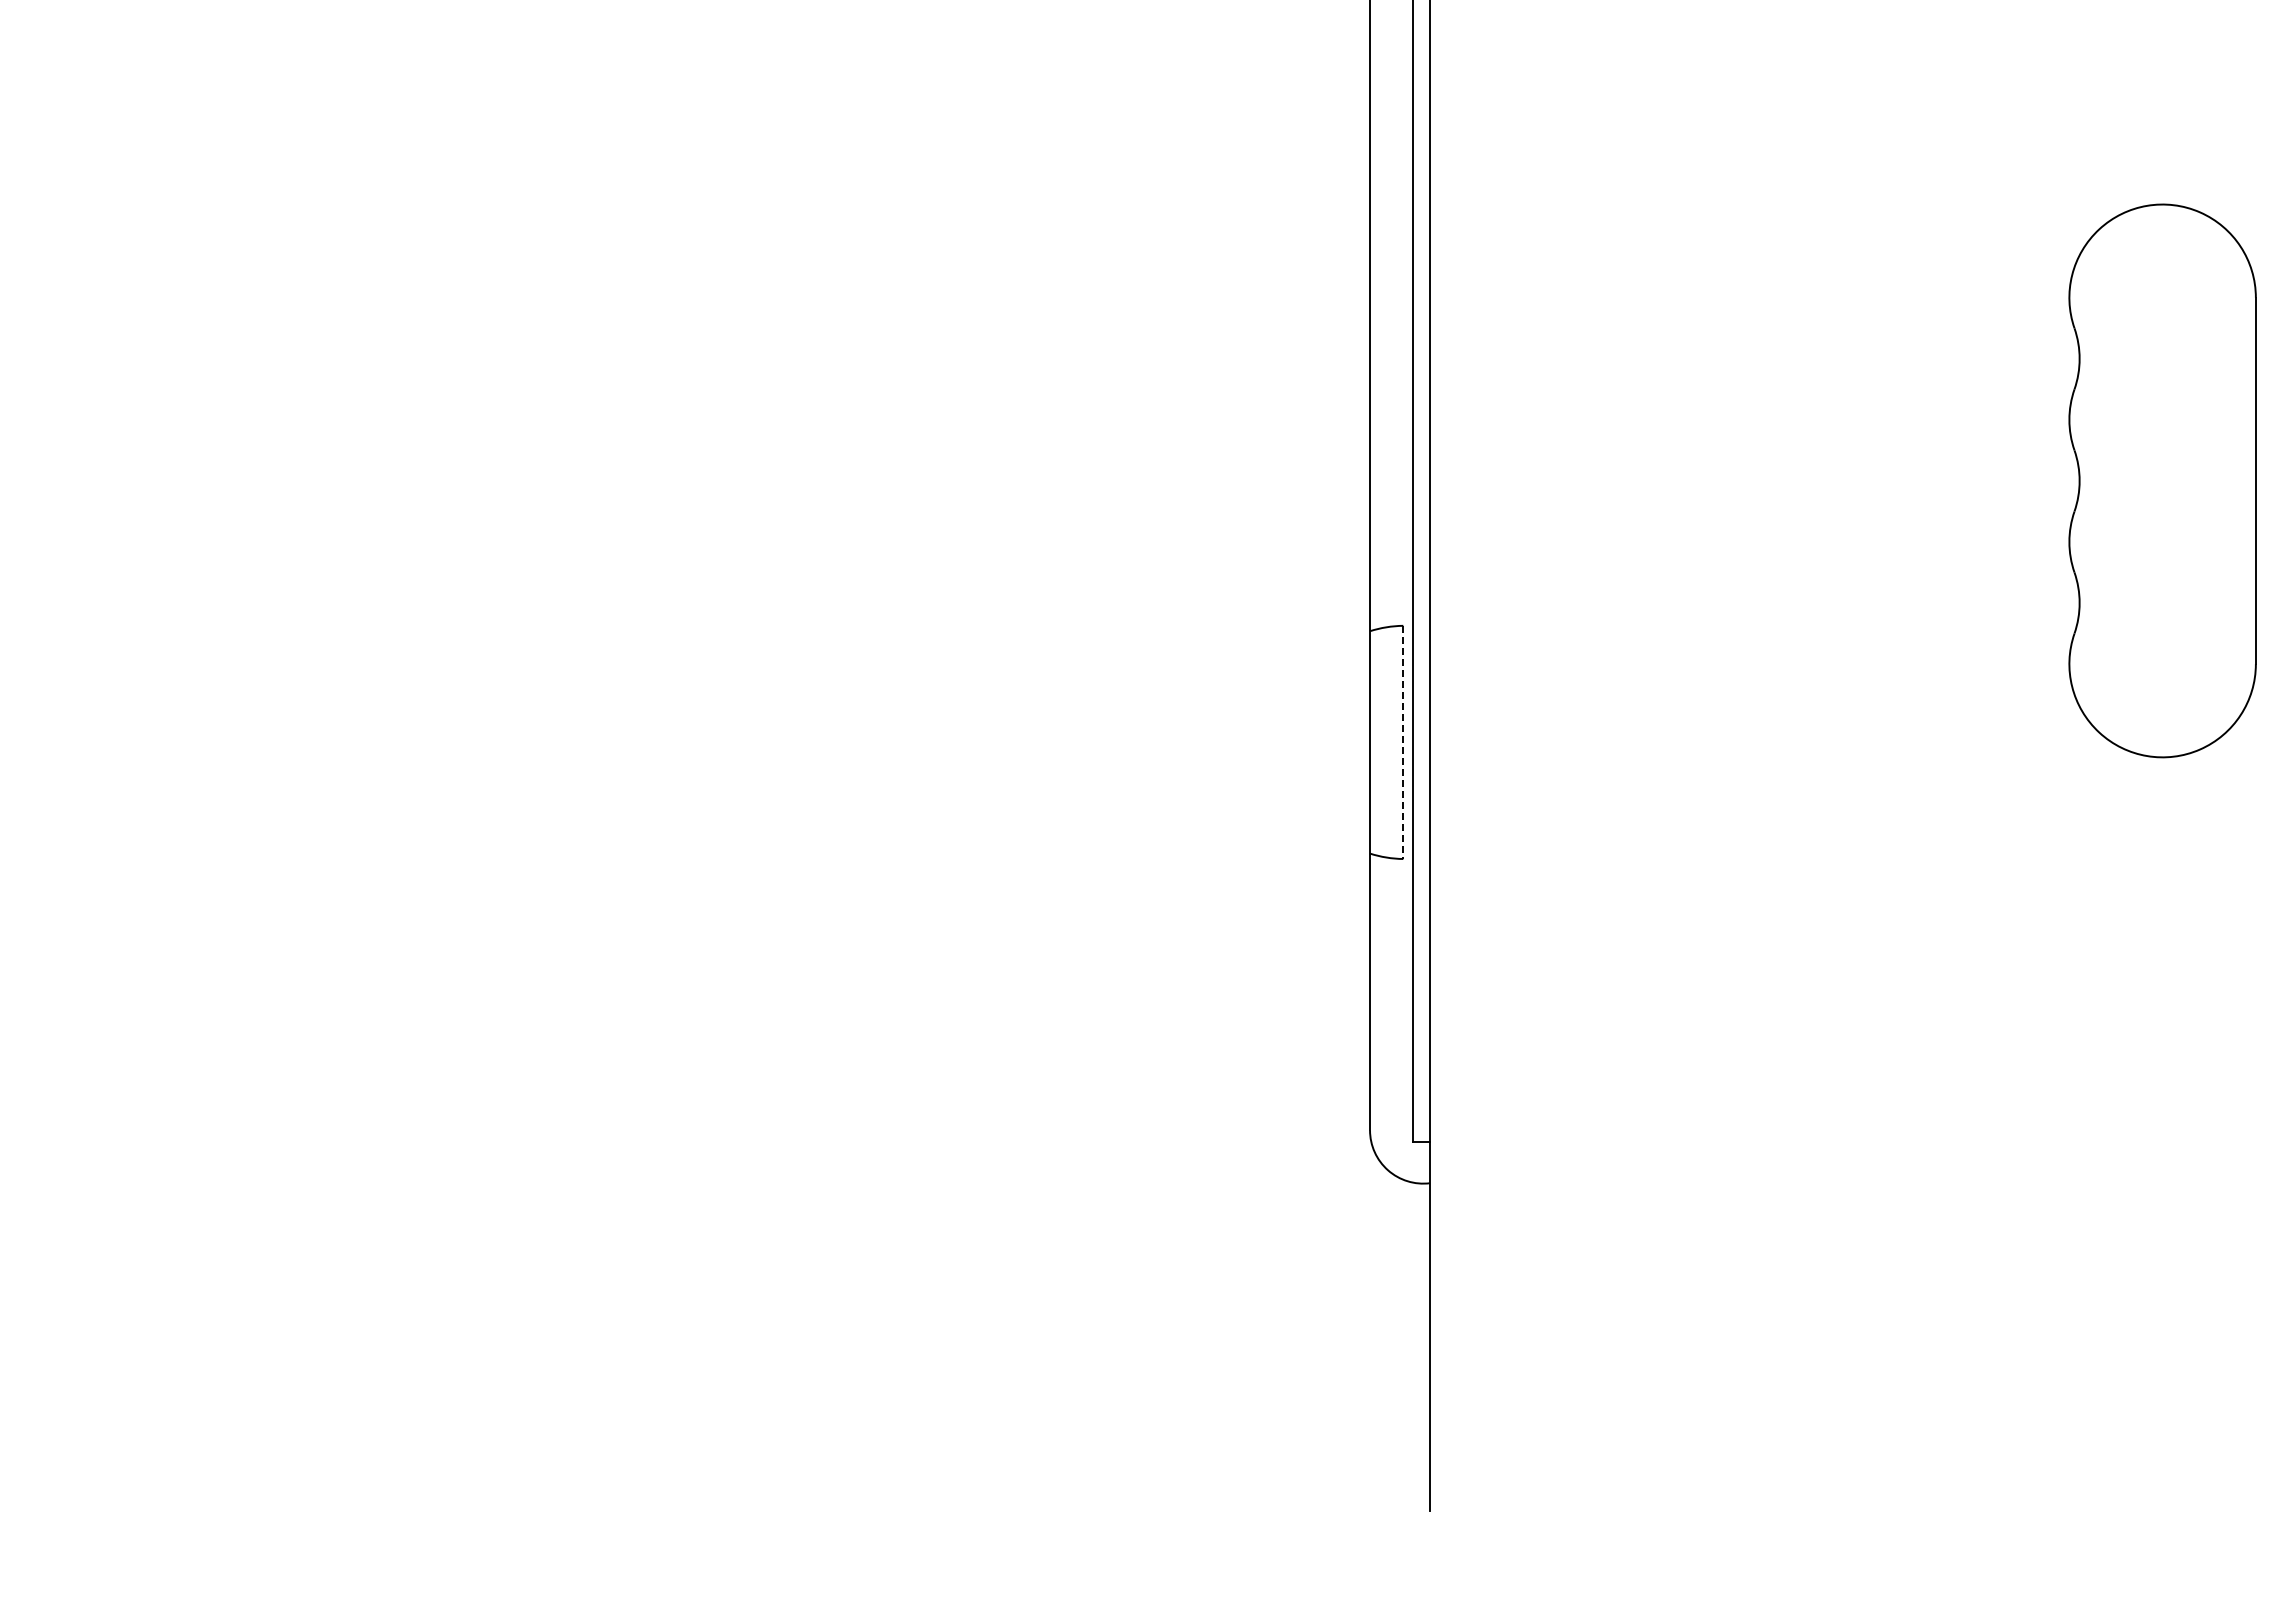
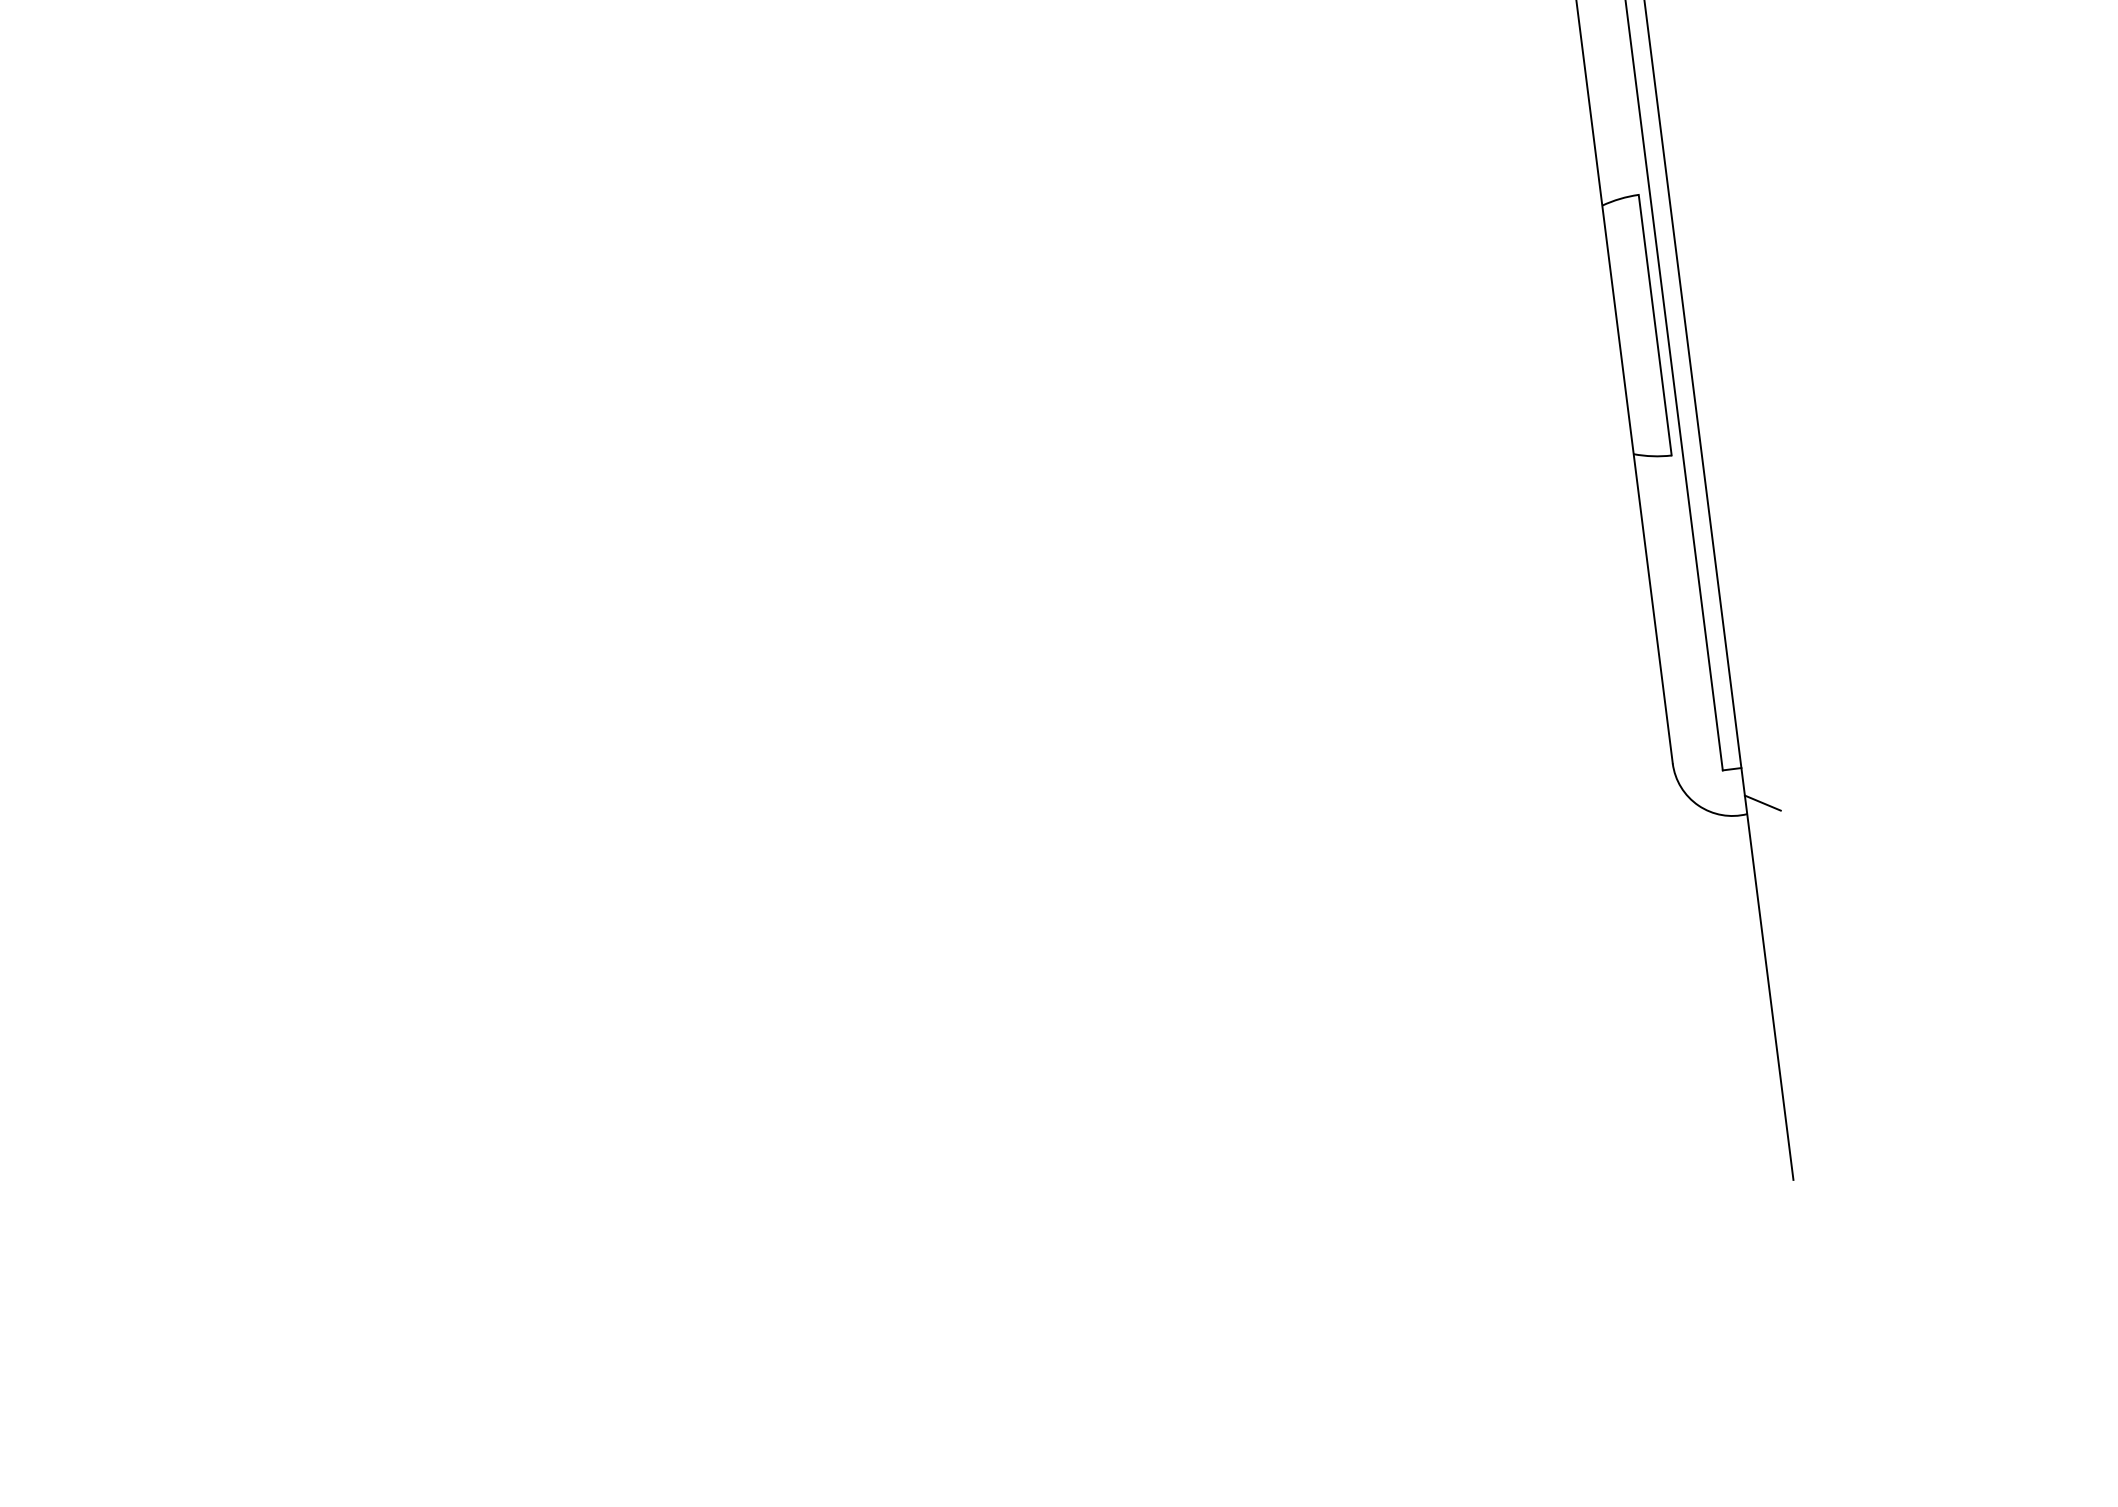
line: (1403, 742) -> (1655, 325), dashed -> solid
line: (1444, 1174) -> (1762, 802), added

